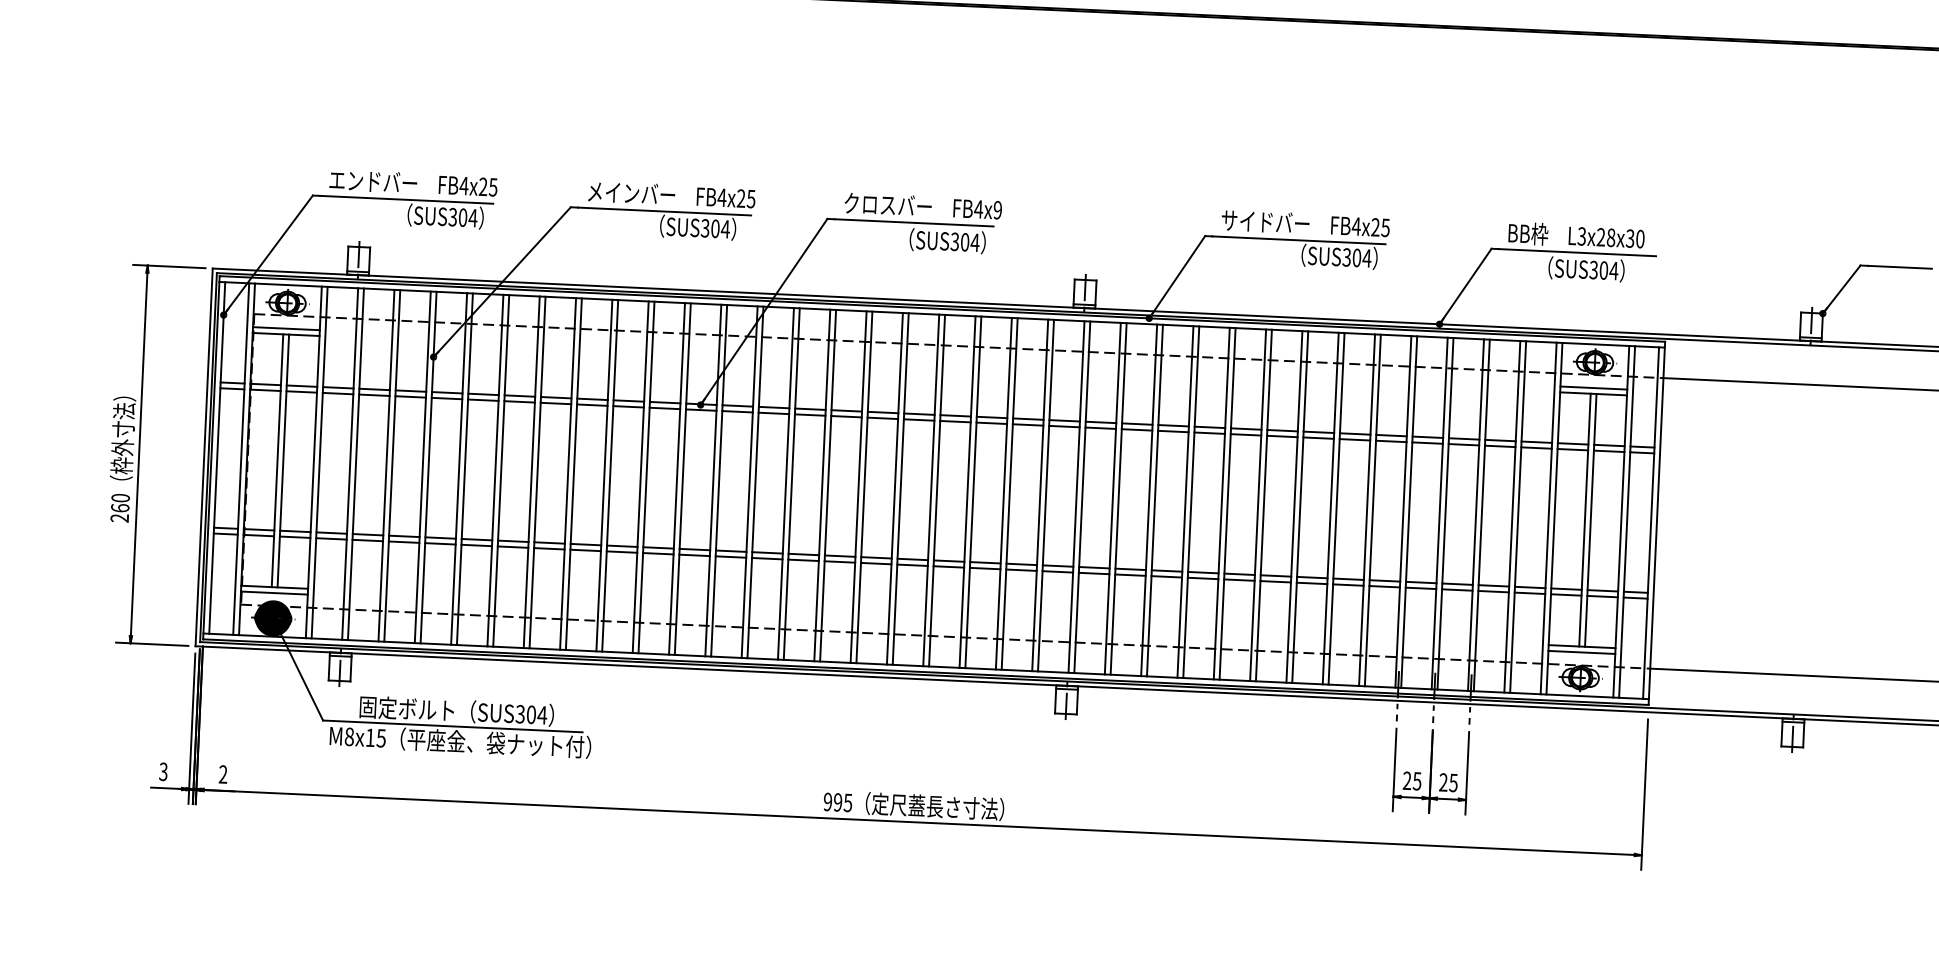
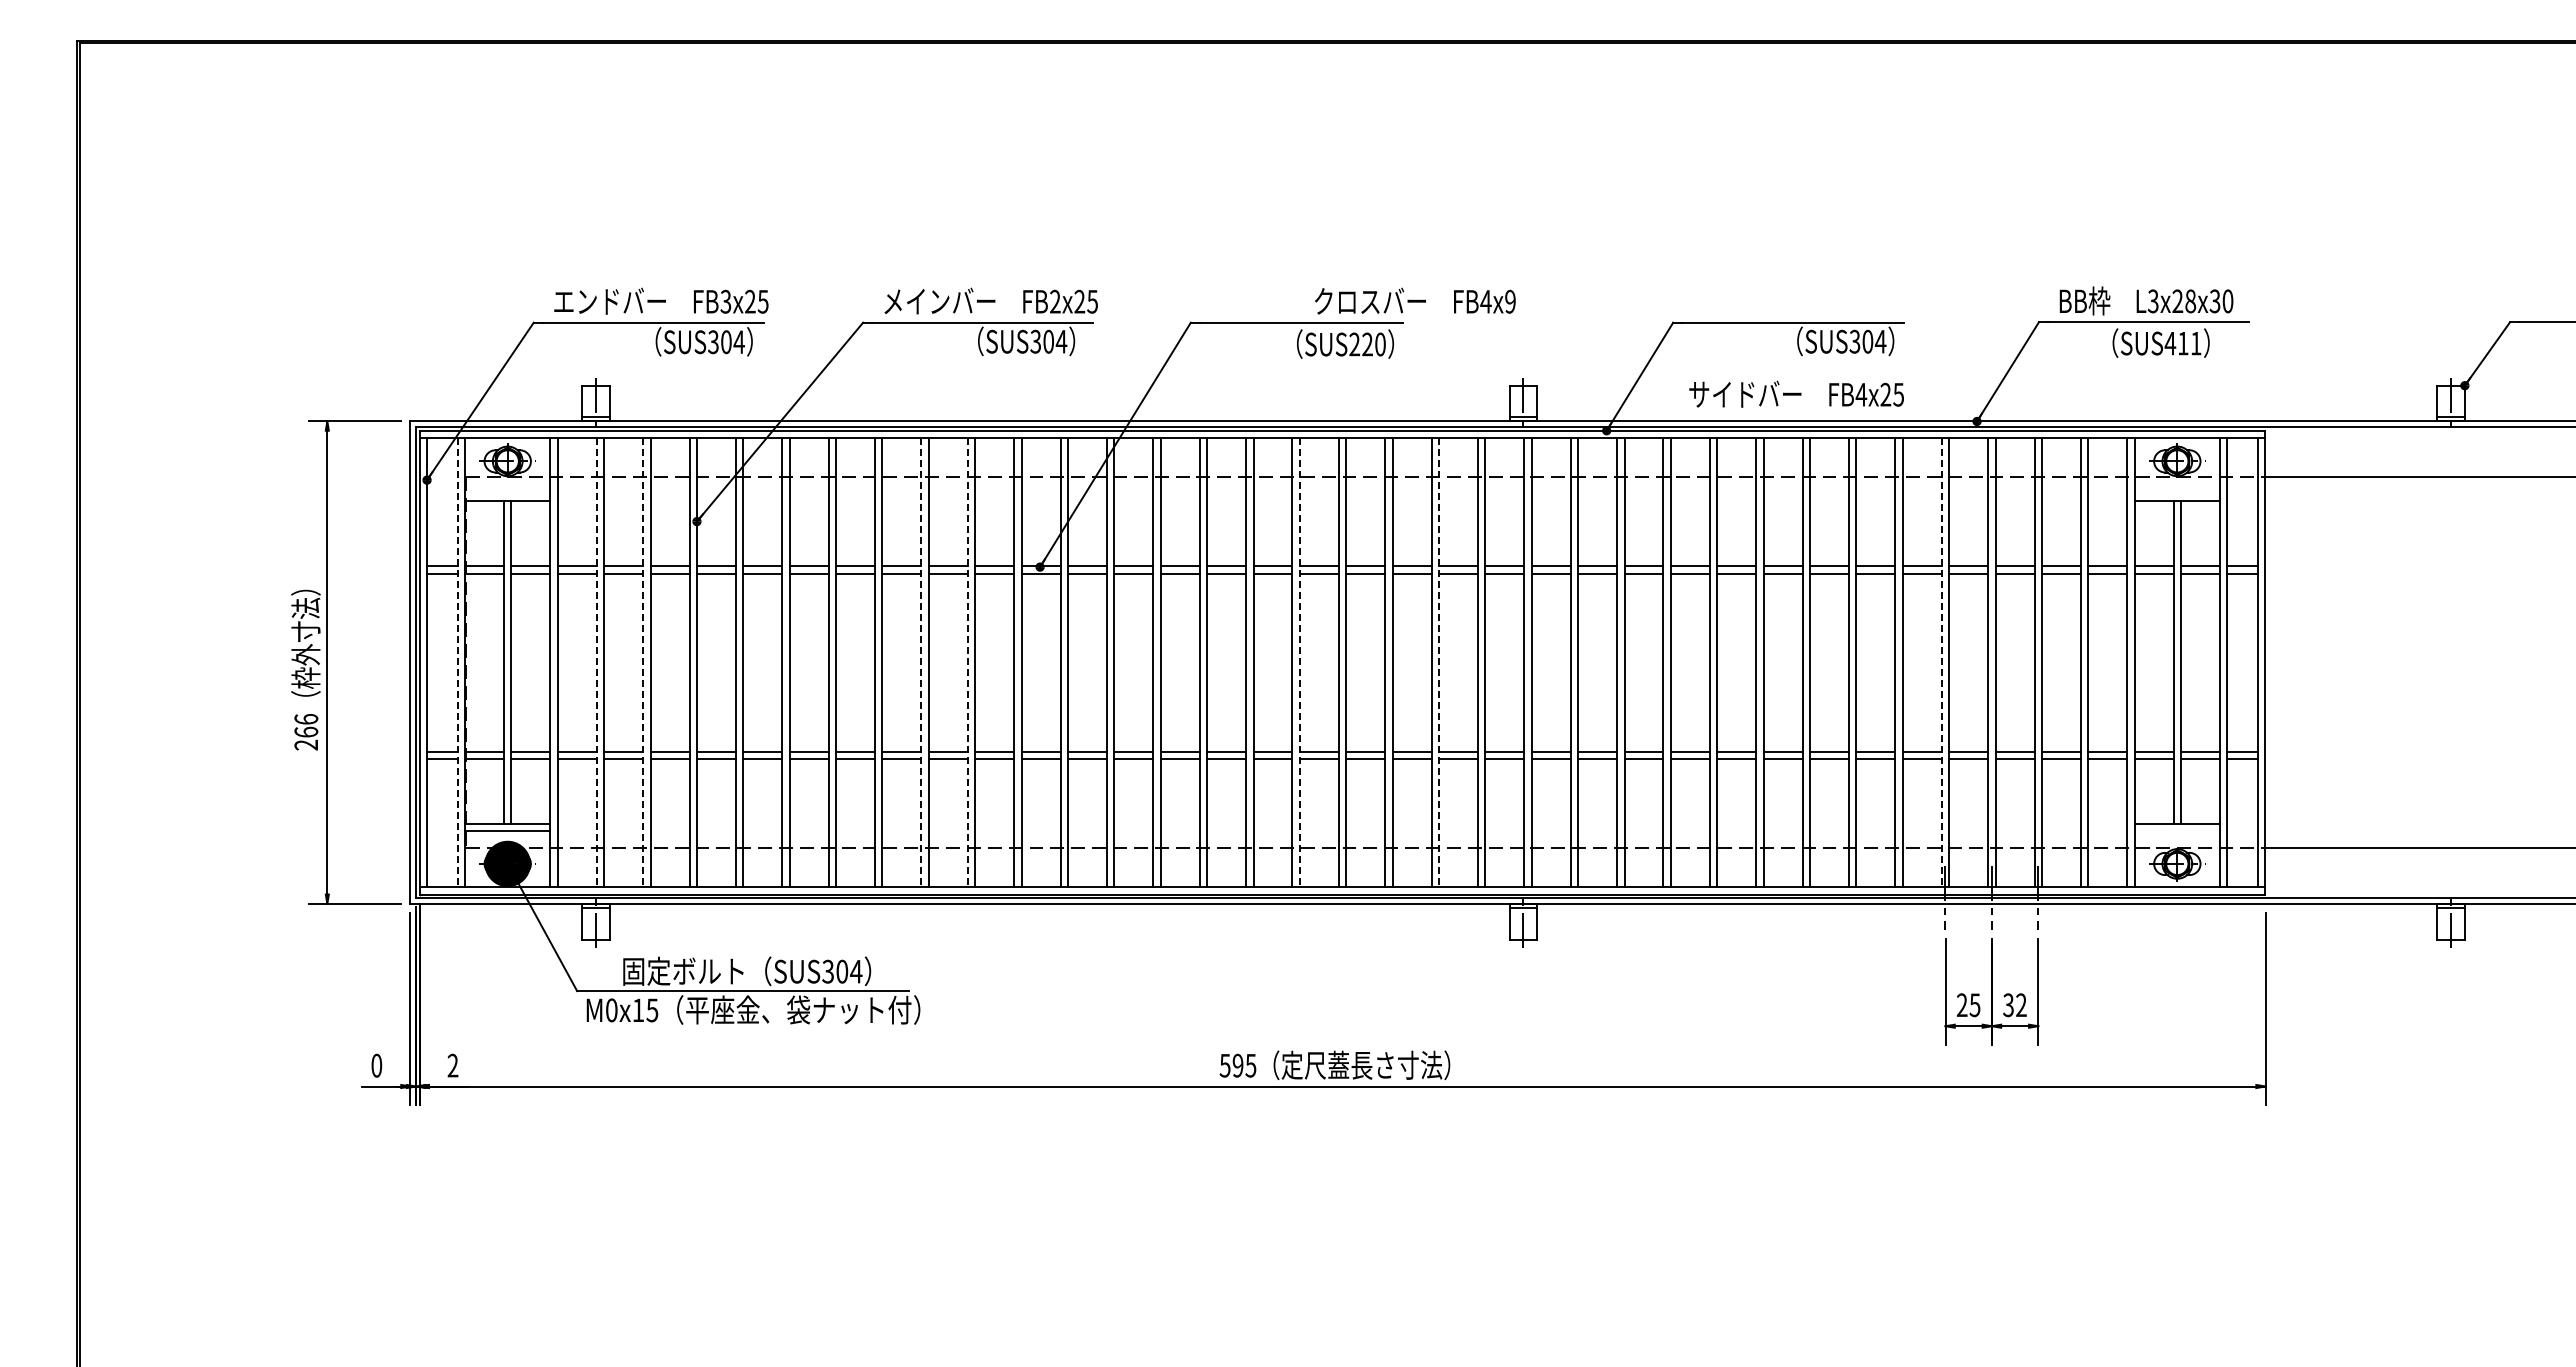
text: (463, 185) -> (725, 301), FB4x25 -> FB3x25
text: (722, 197) -> (1055, 301), FB4x25 -> FB2x25
text: (923, 205) -> (1415, 300), moved
text: (1305, 223) -> (1796, 393), moved
text: (965, 242) -> (1367, 344), SUS304 -> SUS220
text: (1603, 270) -> (2182, 343), SUS304 -> SUS411
line: (286, 328) -> (507, 493), removed
line: (1594, 387) -> (2177, 493), removed
line: (241, 459) -> (457, 663), solid -> dashed
line: (349, 464) -> (596, 663), solid -> dashed
line: (386, 466) -> (643, 663), solid -> dashed
line: (604, 476) -> (921, 663), solid -> dashed
line: (640, 477) -> (967, 663), solid -> dashed
line: (900, 489) -> (1299, 663), solid -> dashed
line: (1010, 494) -> (1439, 663), solid -> dashed
text: (120, 498) -> (306, 719), 260 -> 266
line: (1403, 512) -> (1941, 663), solid -> dashed
line: (1581, 652) -> (2177, 831), removed
text: (349, 736) -> (611, 1010), M8x15 -> M0x15
text: (163, 771) -> (376, 1065), 3 -> 0
text: (1448, 782) -> (2014, 1005), 25 -> 32
text: (827, 801) -> (1224, 1065), 995 -> 595

